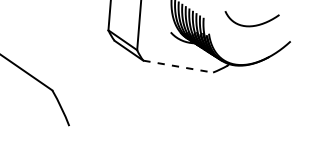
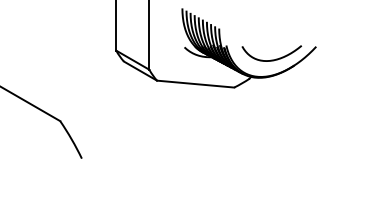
curve: (250, 25) -> (271, 59), moved
line: (178, 66) -> (195, 84), dashed -> solid

